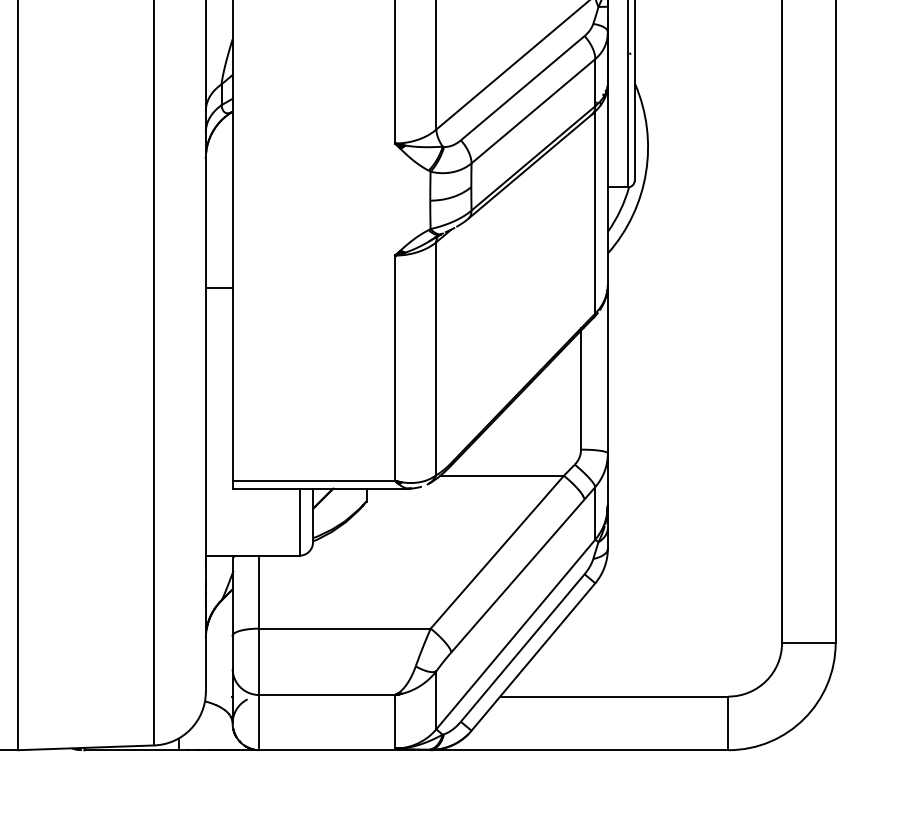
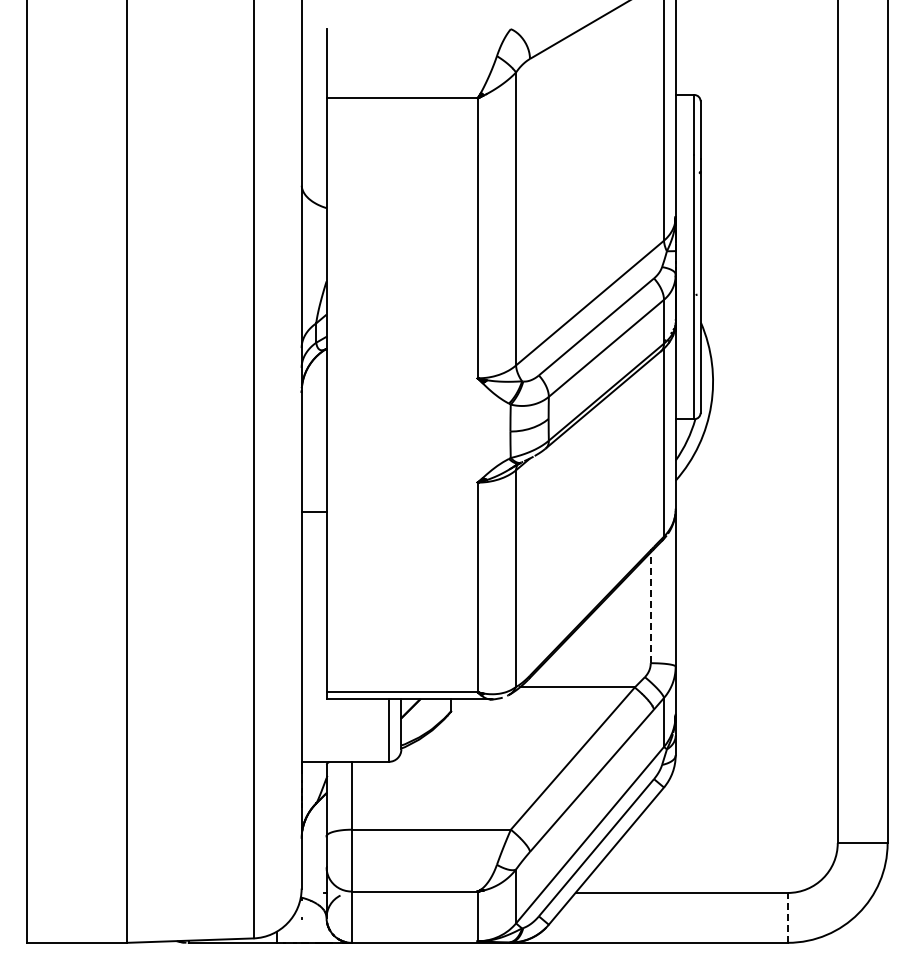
line: (580, 389) -> (650, 607), solid -> dashed
line: (728, 722) -> (787, 917), solid -> dashed

